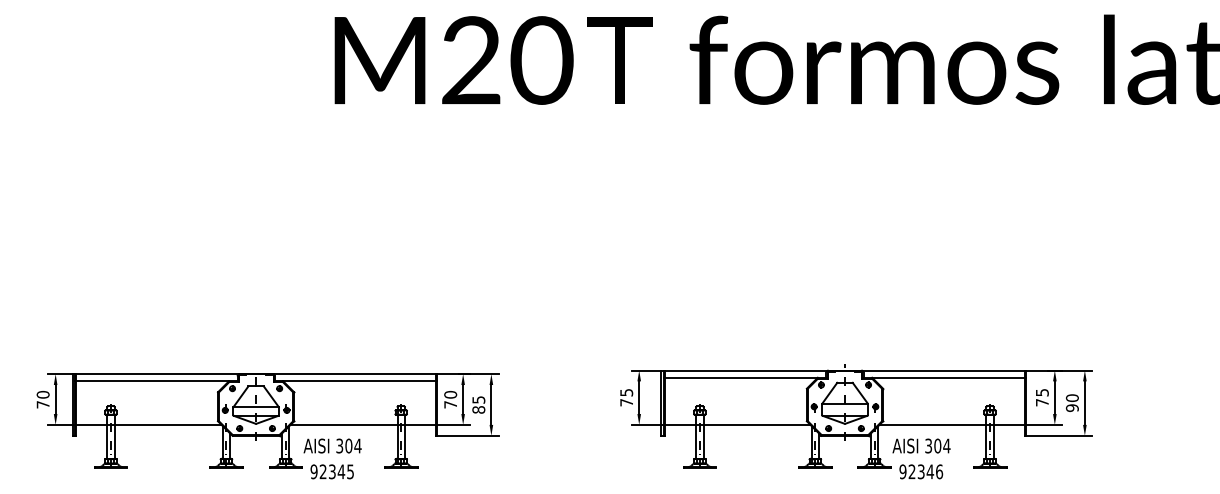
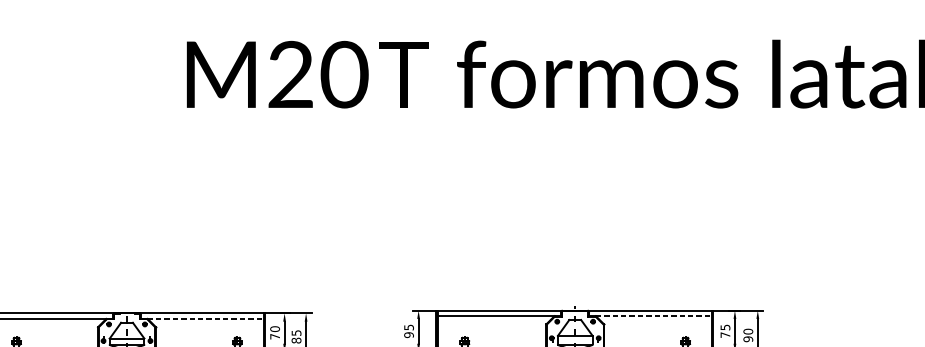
line: (949, 377) -> (654, 315), solid -> dashed
line: (360, 381) -> (206, 318), solid -> dashed
text: (626, 402) -> (408, 334), 75 -> 95

